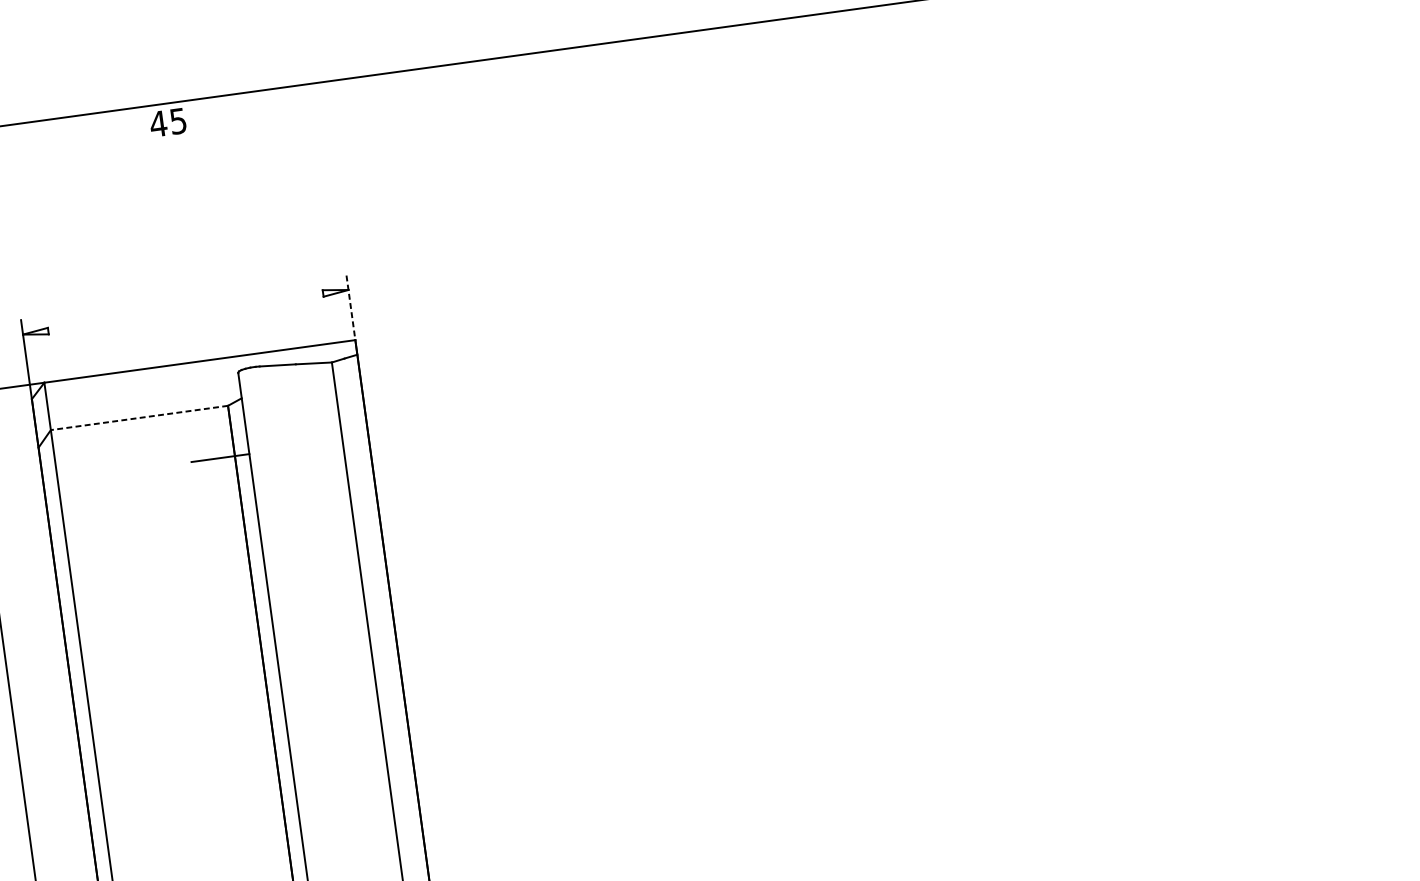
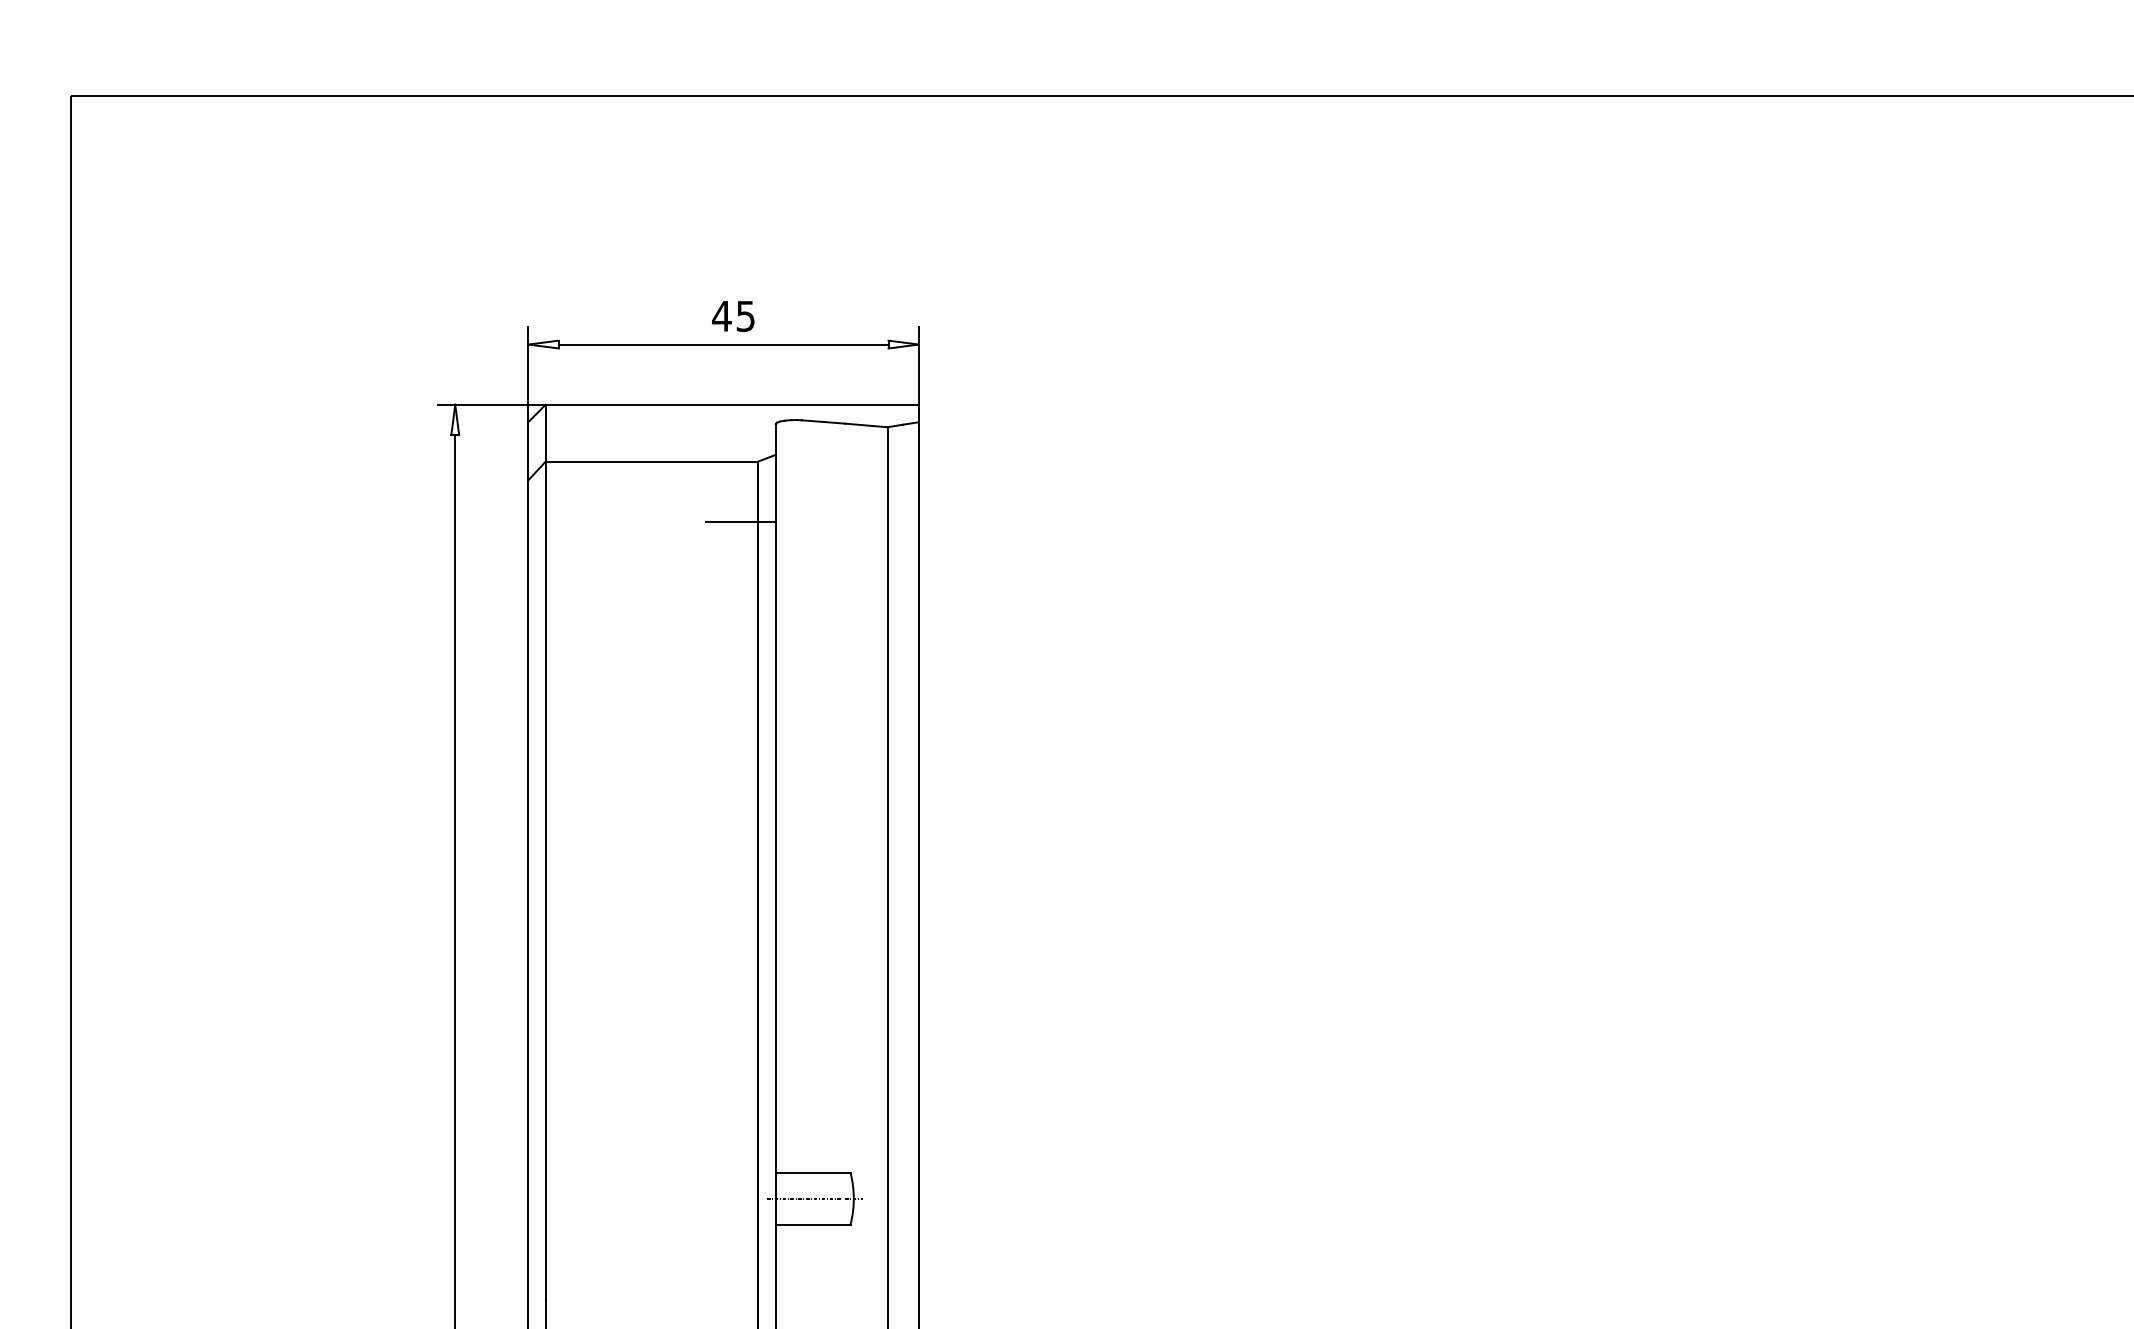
text: (168, 122) -> (733, 316), moved
line: (350, 307) -> (918, 365), dashed -> solid
line: (185, 312) -> (723, 344), added
line: (138, 417) -> (651, 461), dashed -> solid

